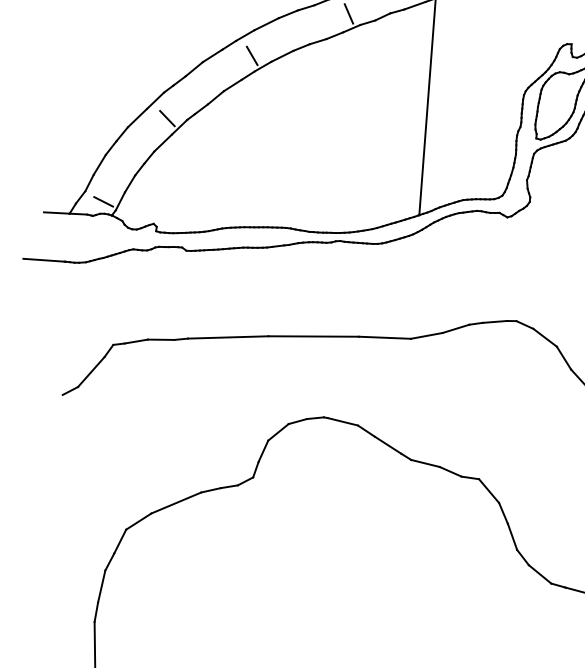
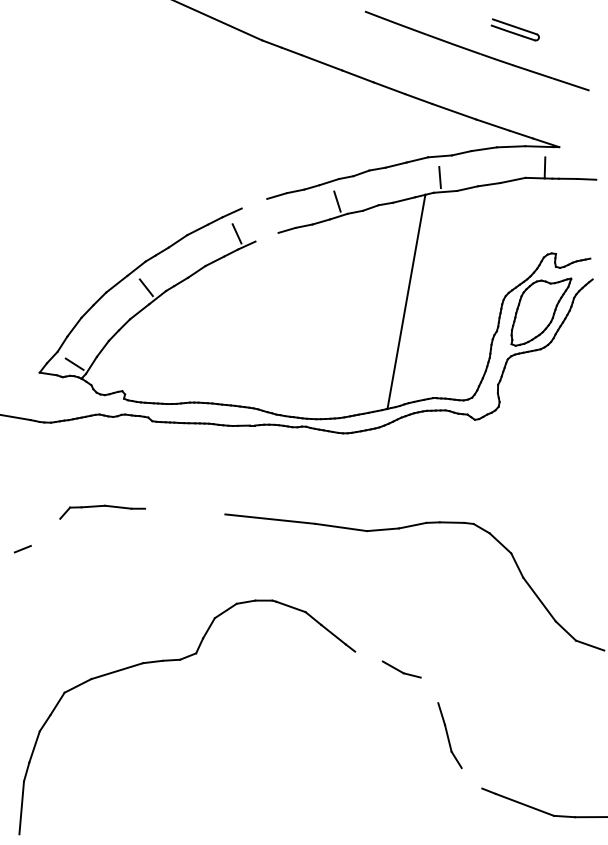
line: (266, 24) -> (254, 203), removed
line: (281, 55) -> (266, 236), removed
line: (56, 212) -> (26, 370), removed
line: (228, 337) -> (185, 511), removed
line: (91, 371) -> (45, 531), removed
line: (425, 463) -> (368, 656), removed
line: (489, 491) -> (429, 690), removed
line: (539, 574) -> (471, 778), removed

